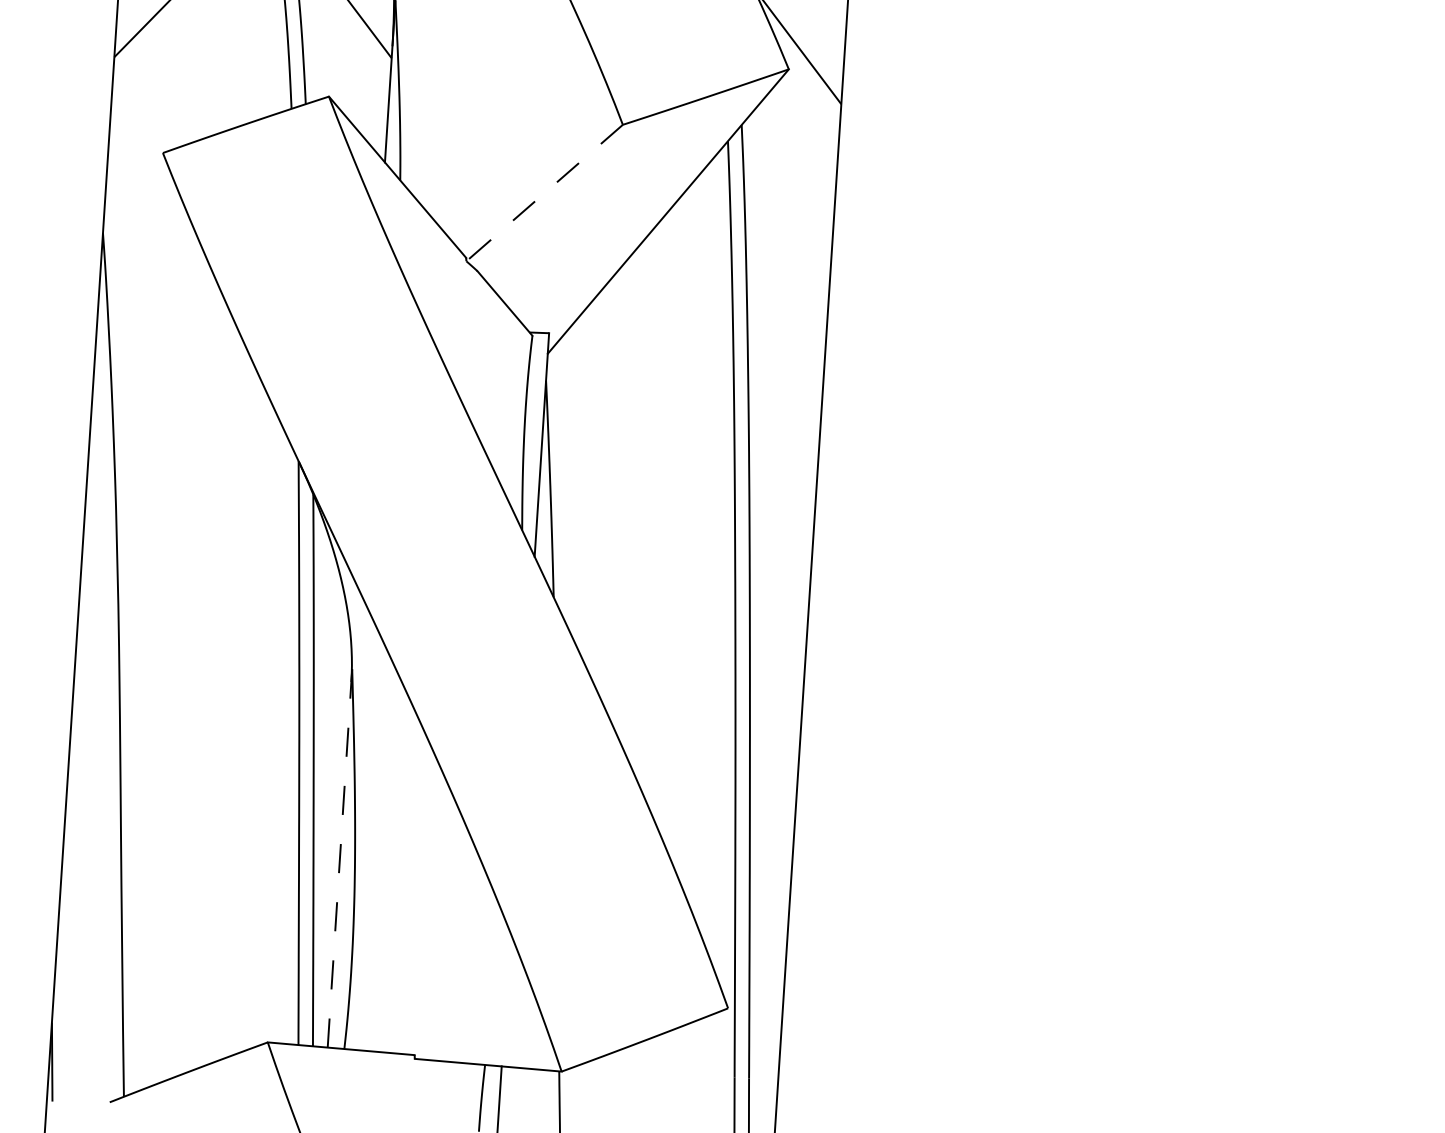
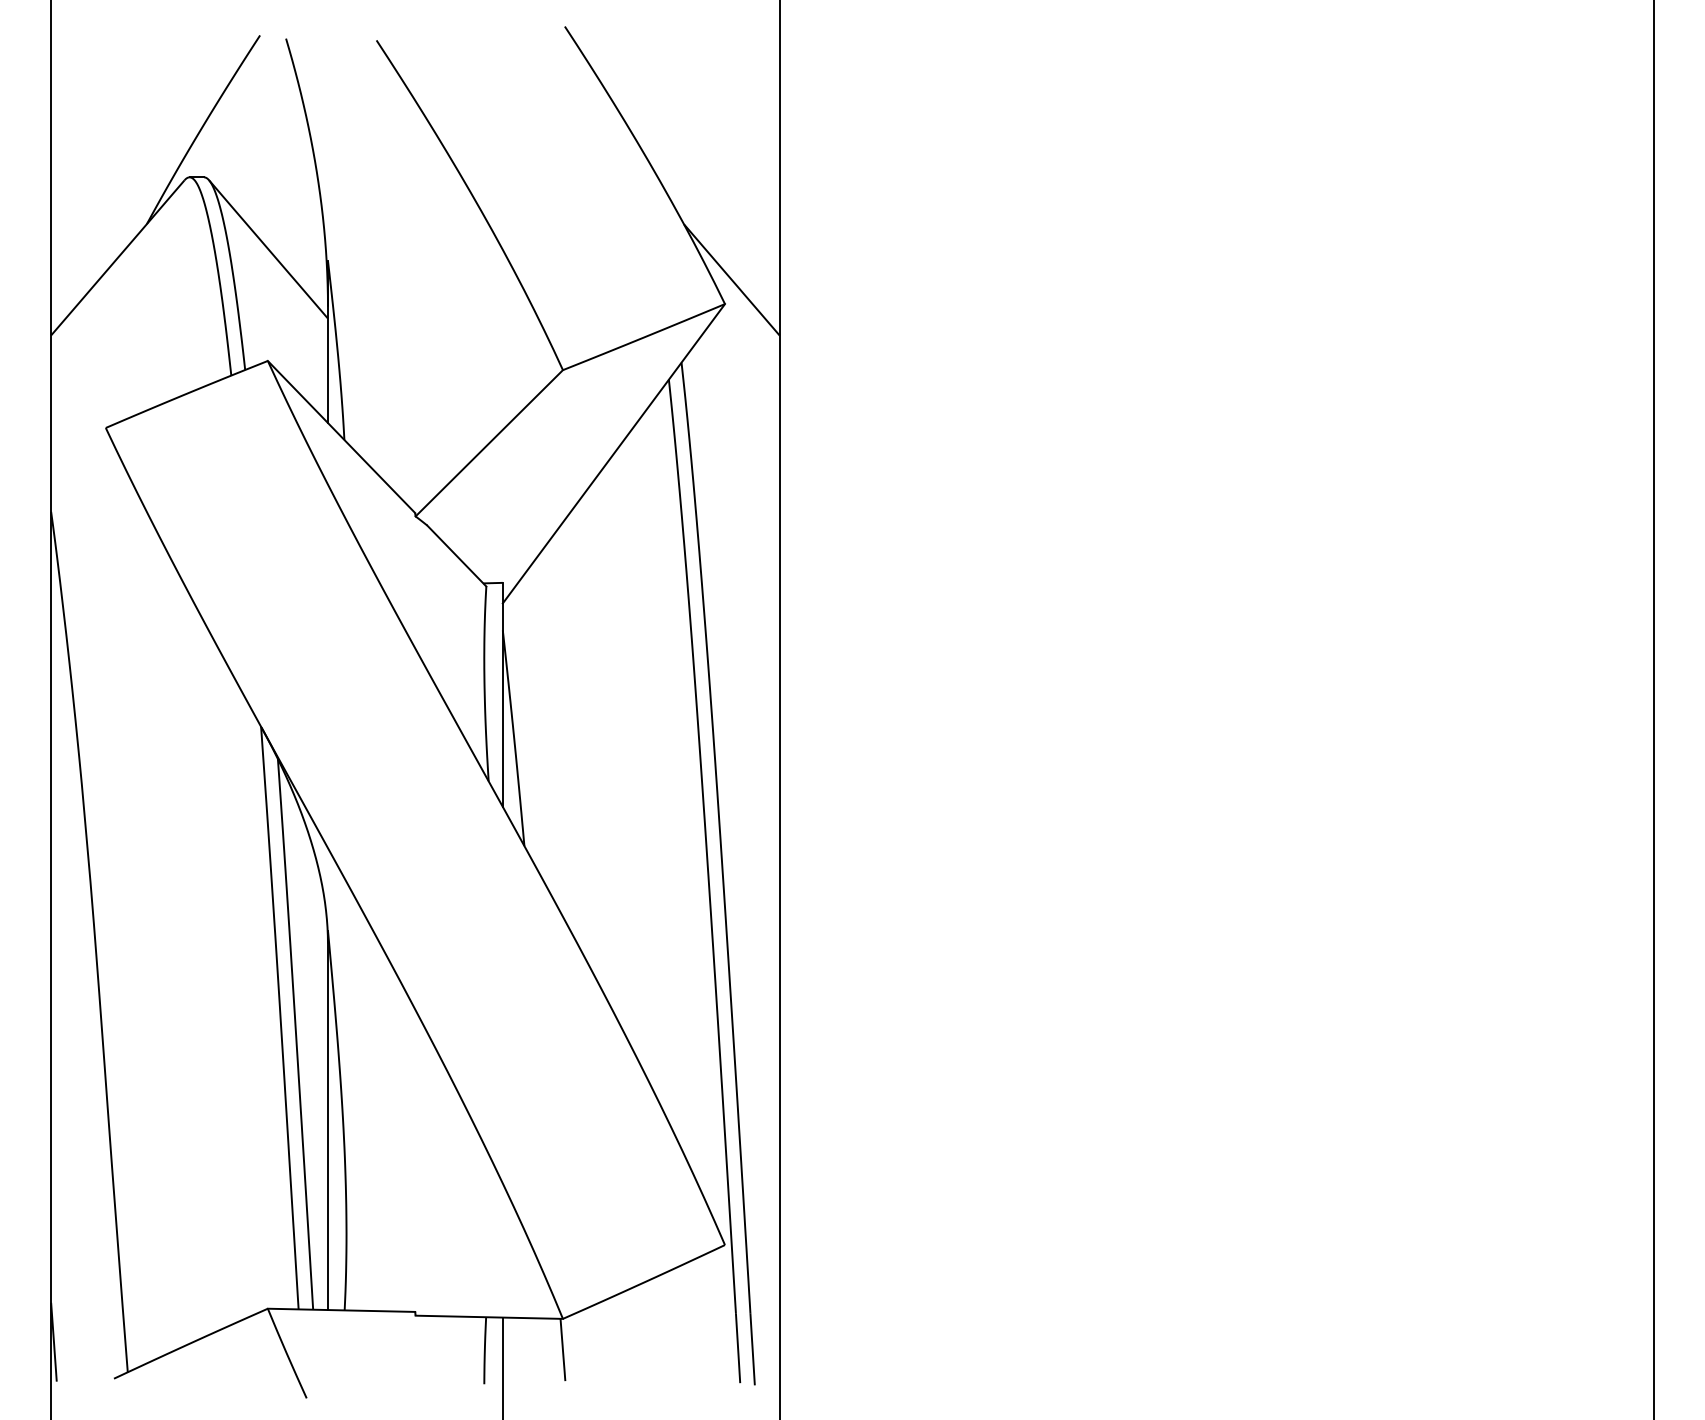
line: (544, 193) -> (489, 443), dashed -> solid
line: (339, 858) -> (327, 1120), dashed -> solid

